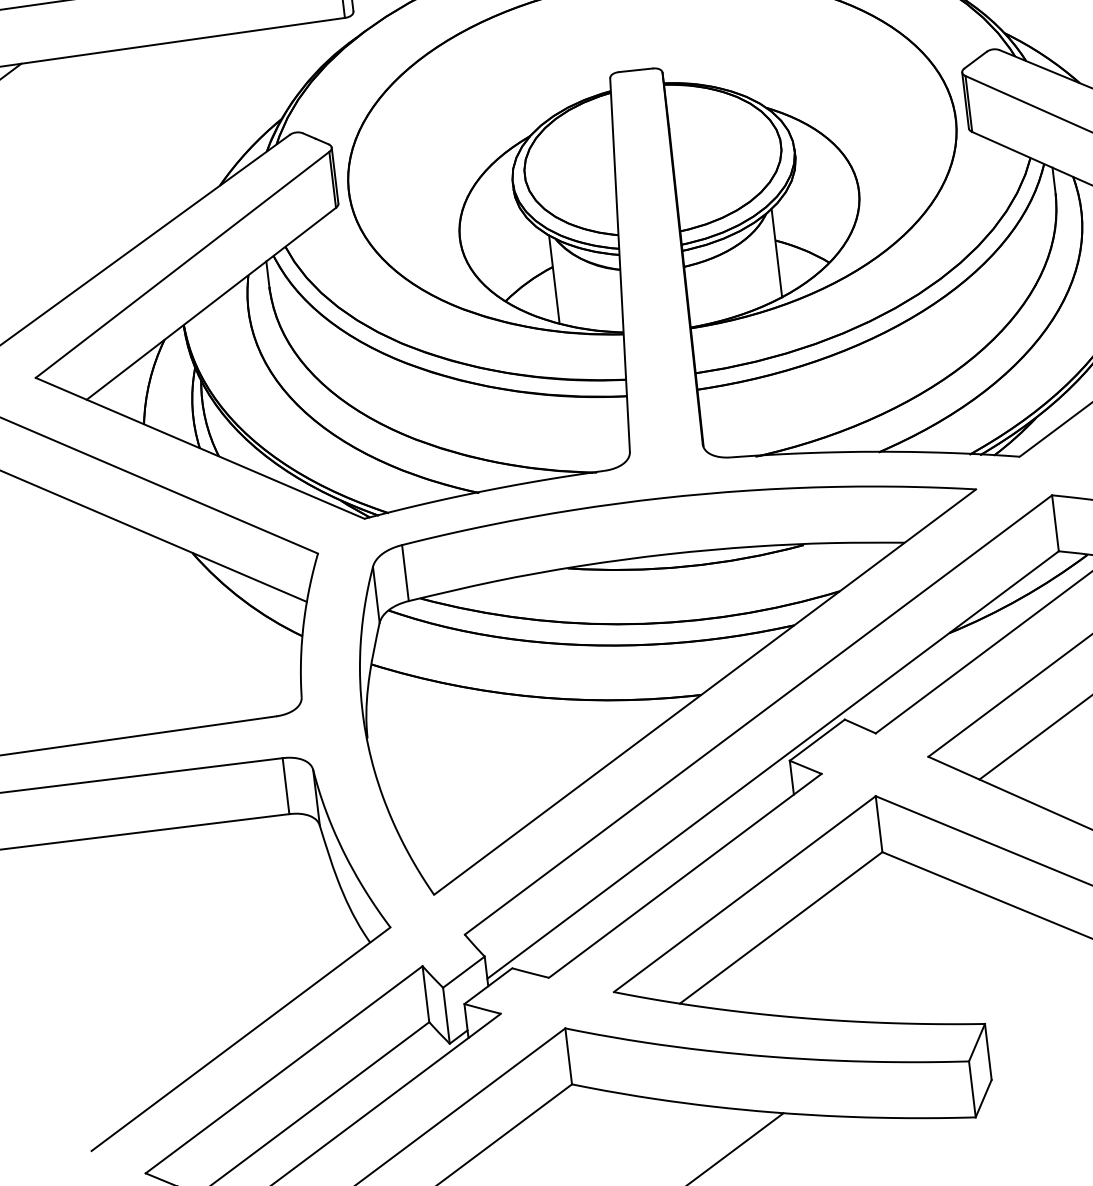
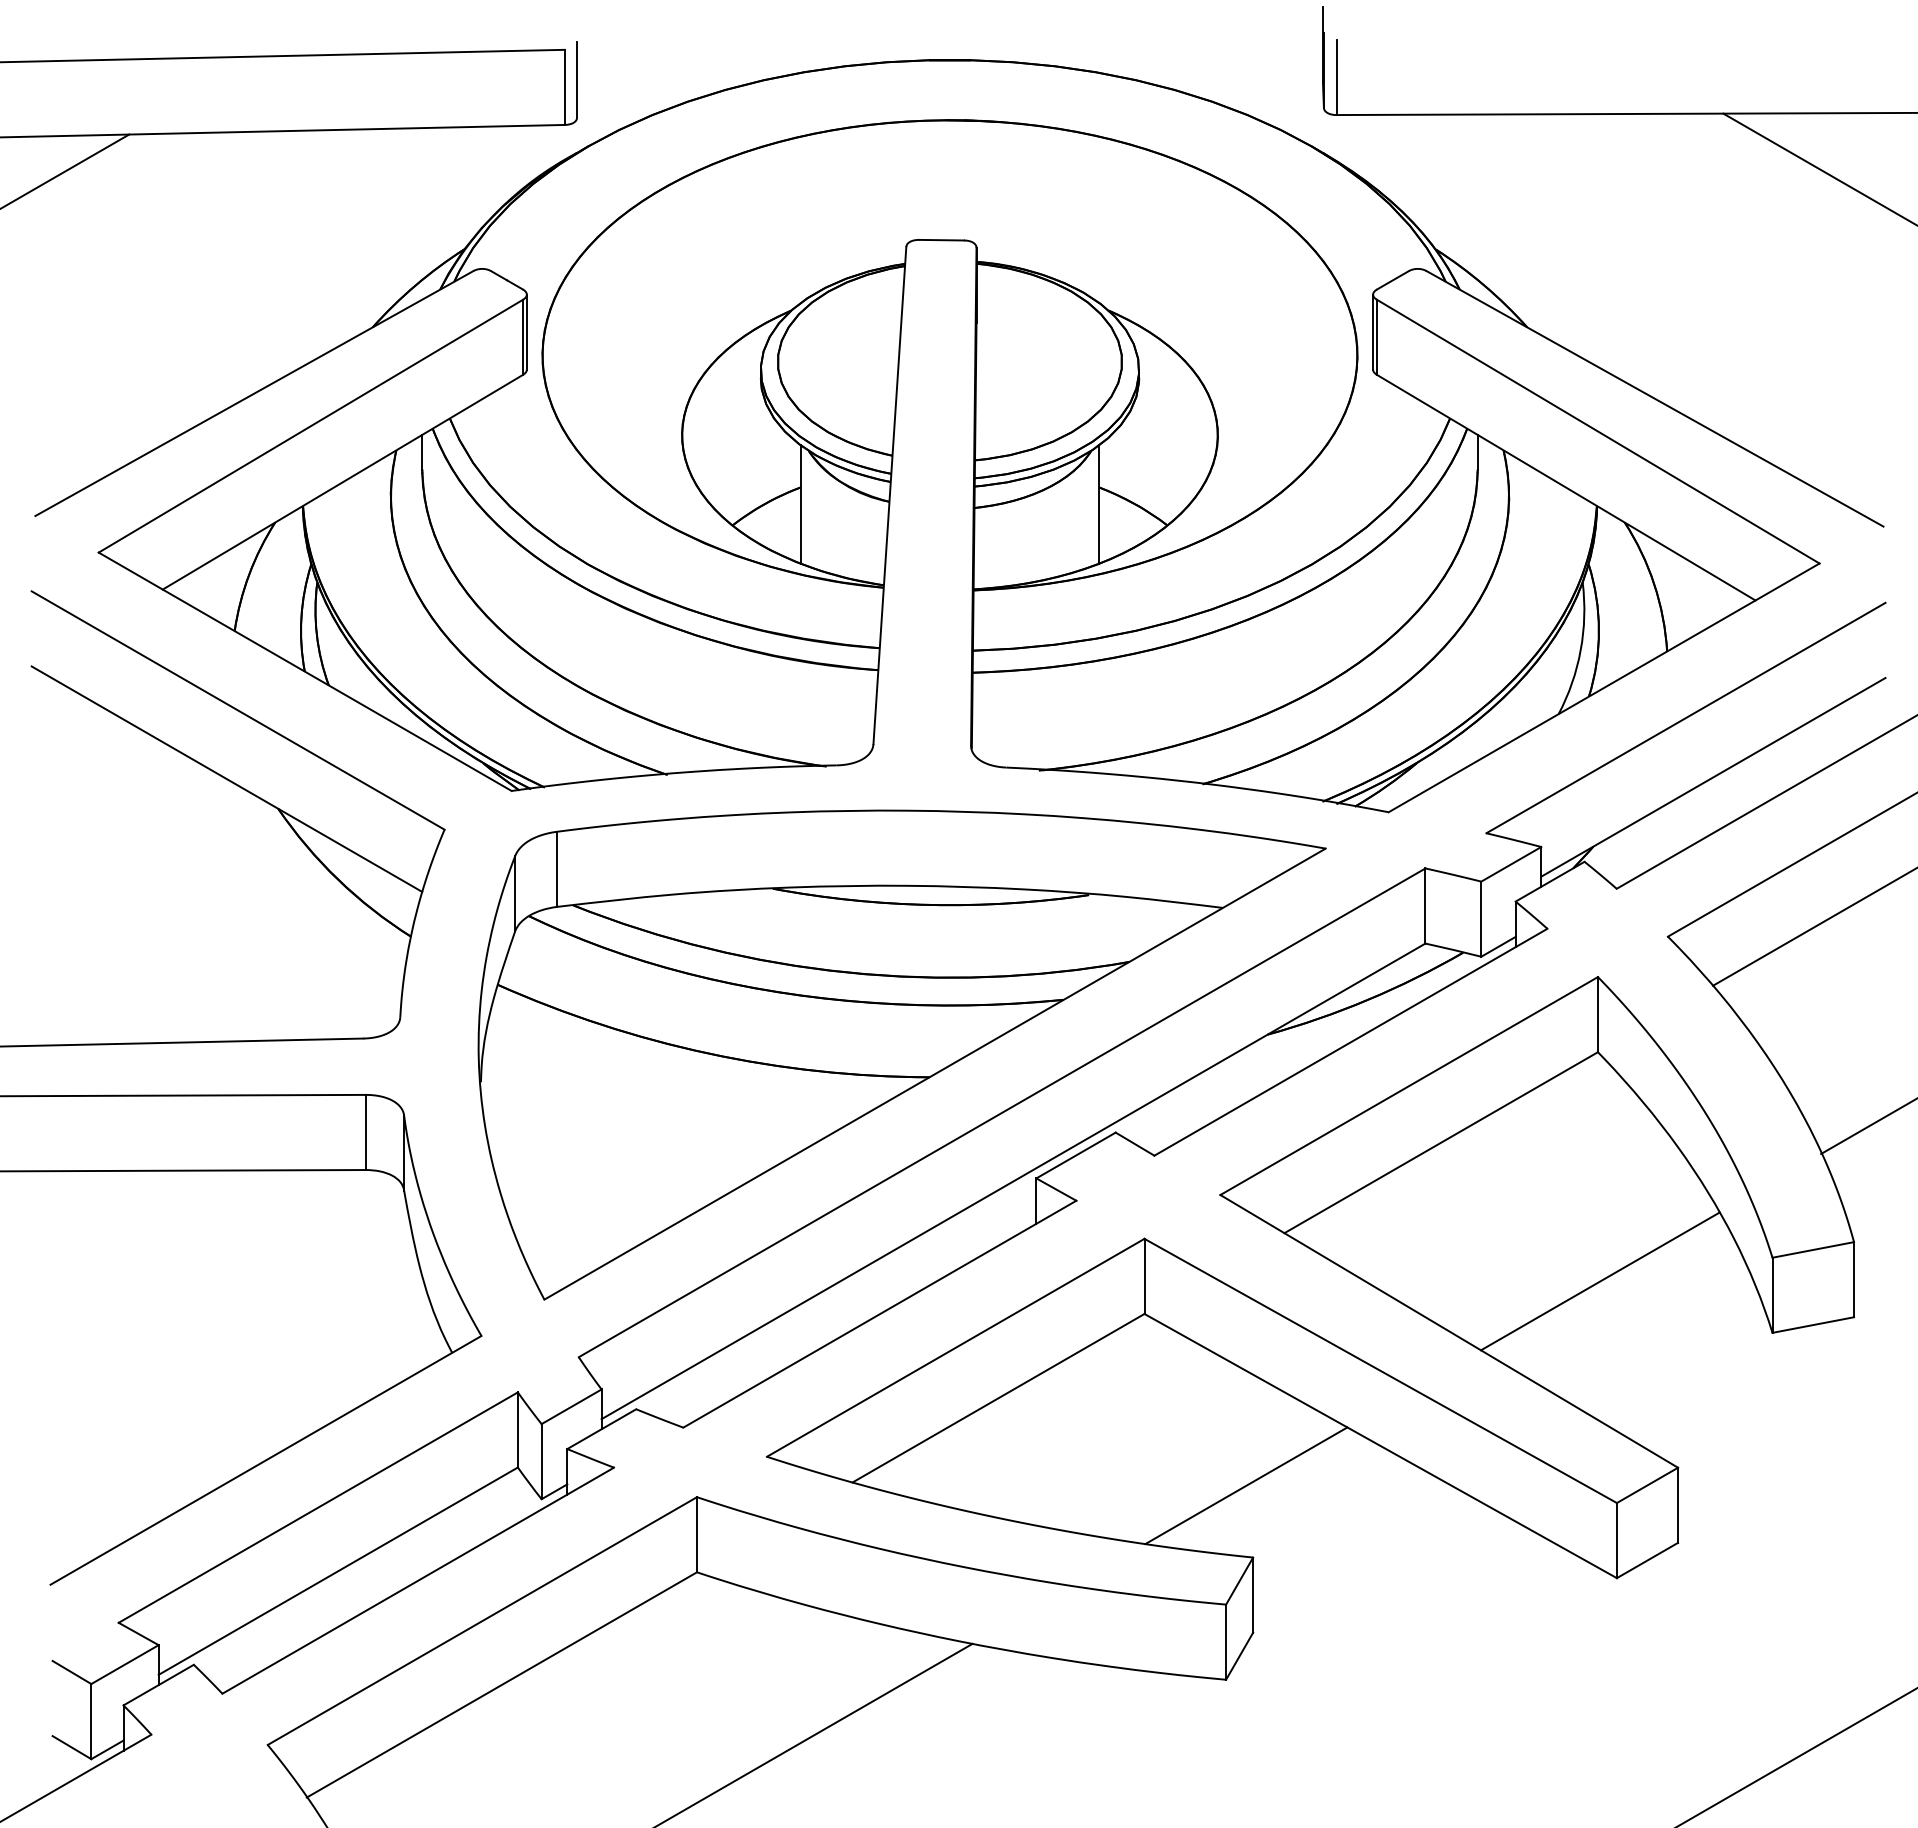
line: (973, 970) -> (1246, 1485), added

